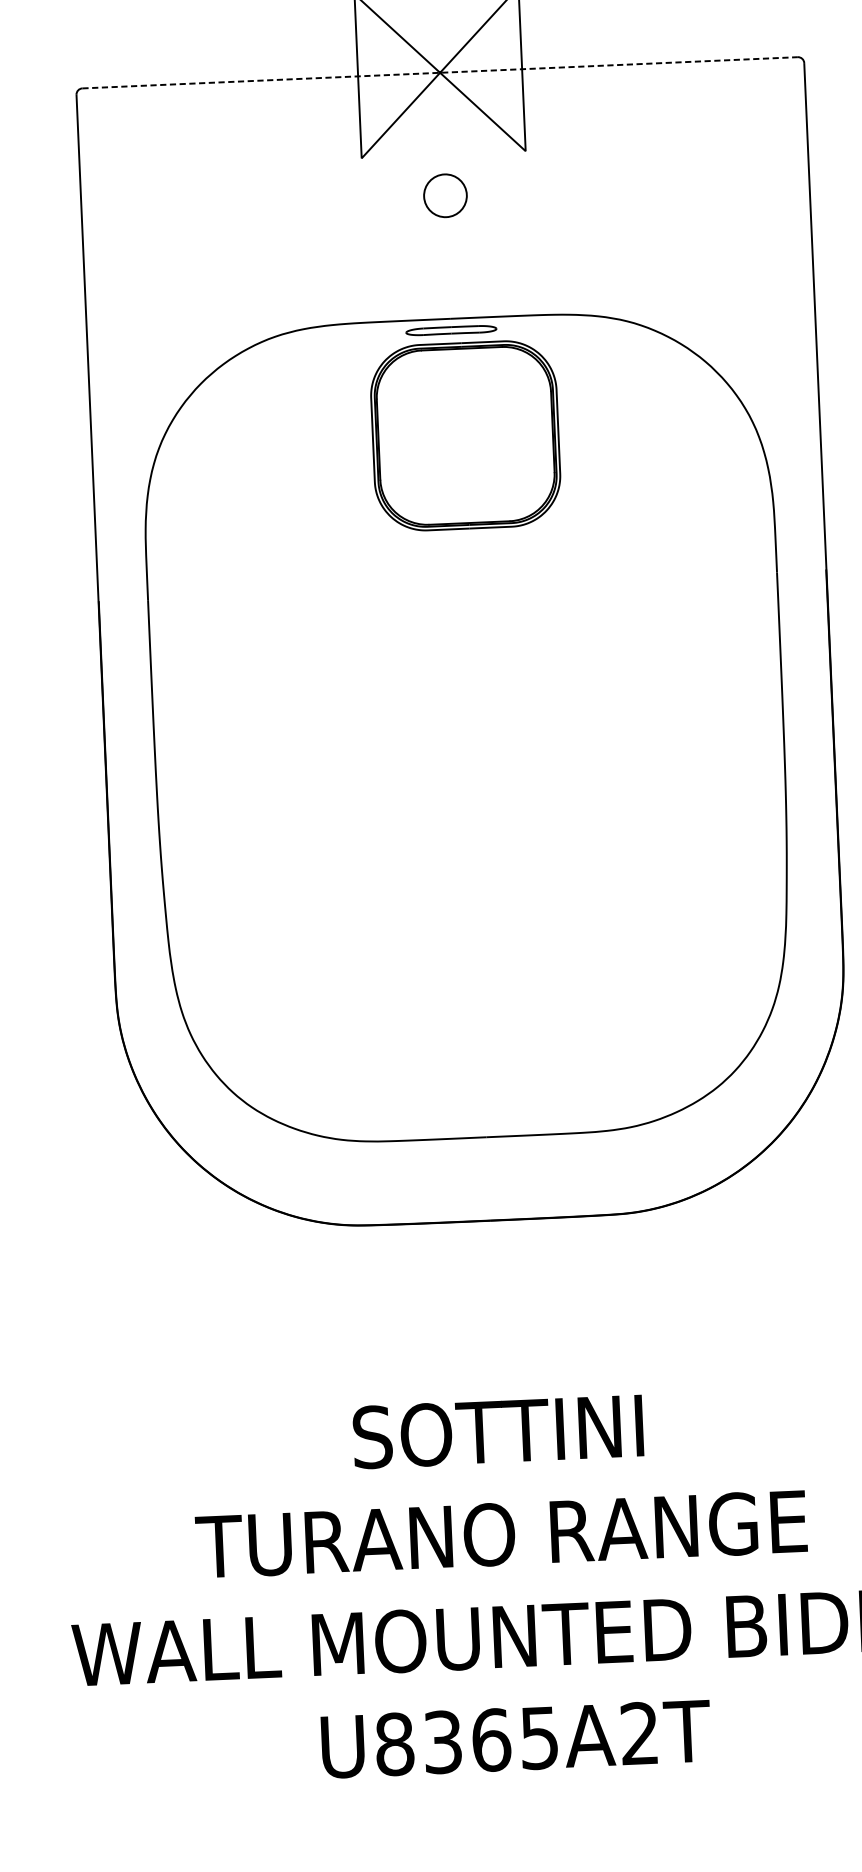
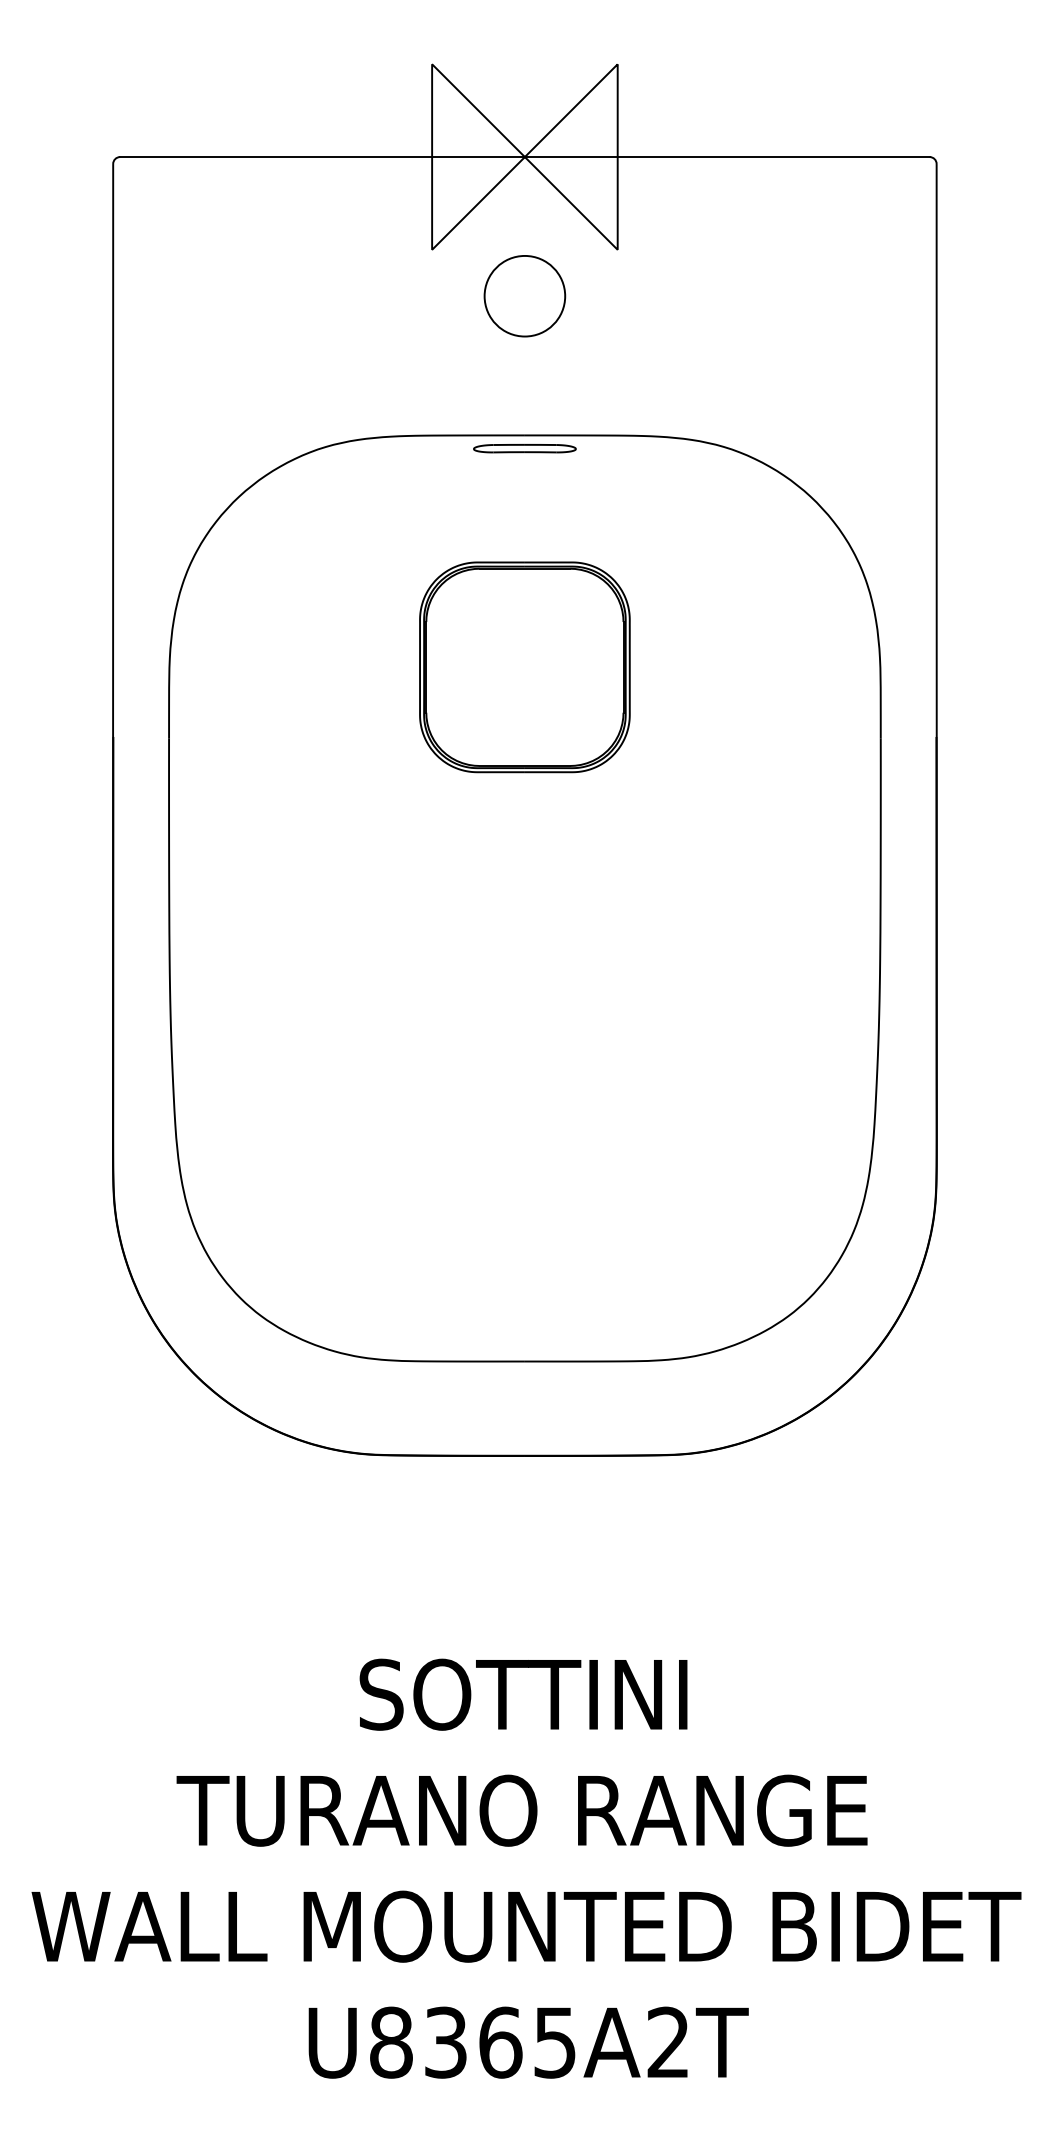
line: (439, 73) -> (524, 157), dashed -> solid
circle: (445, 195) -> (524, 295), size x1.67
part: (465, 436) -> (524, 667), moved

